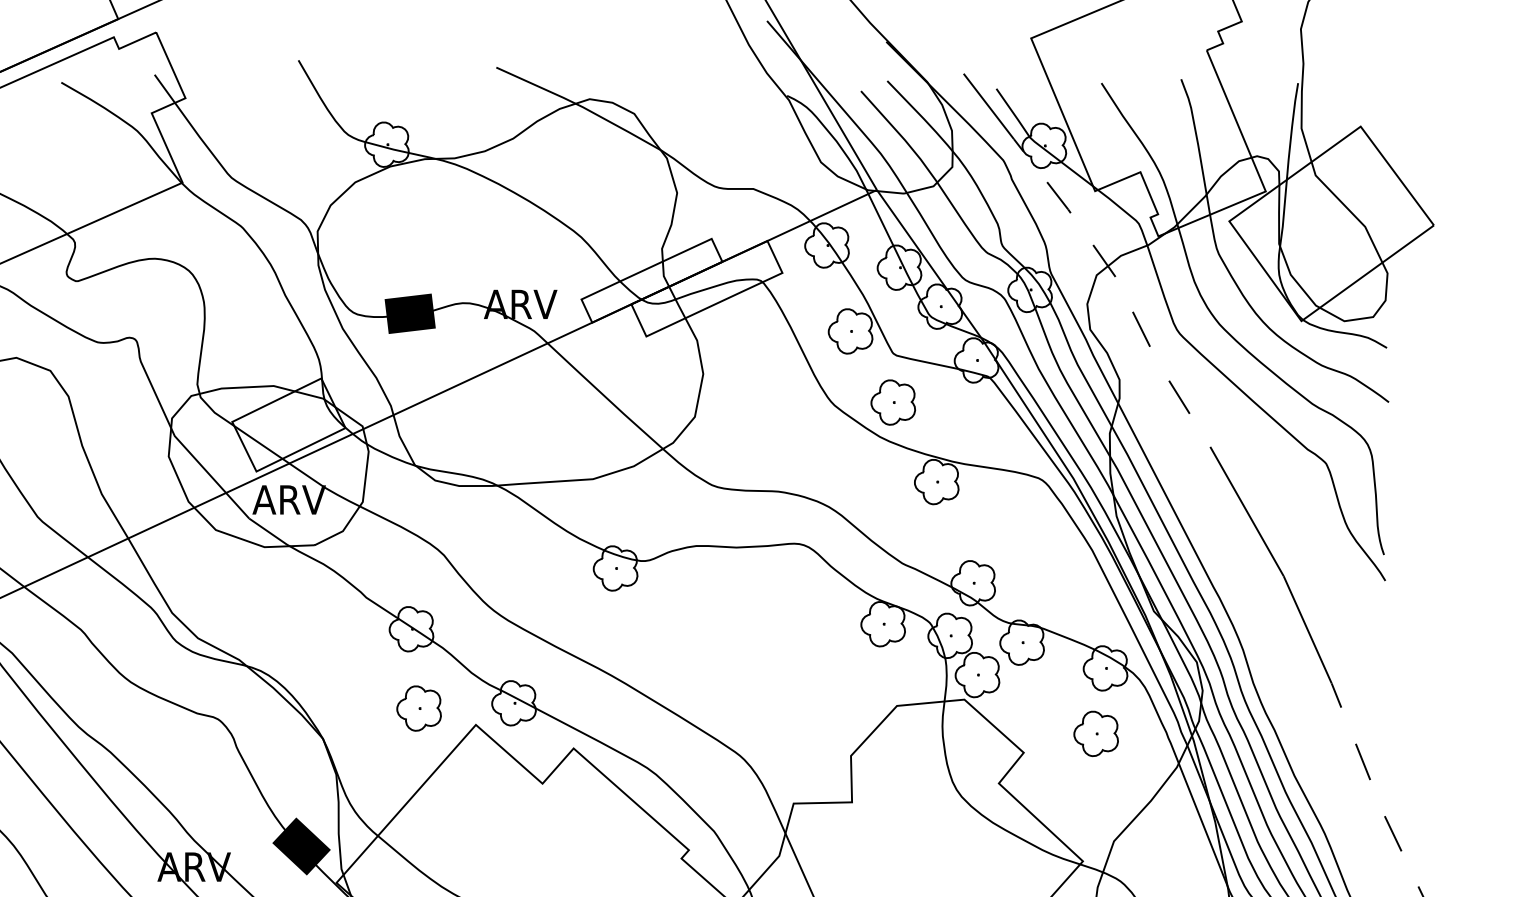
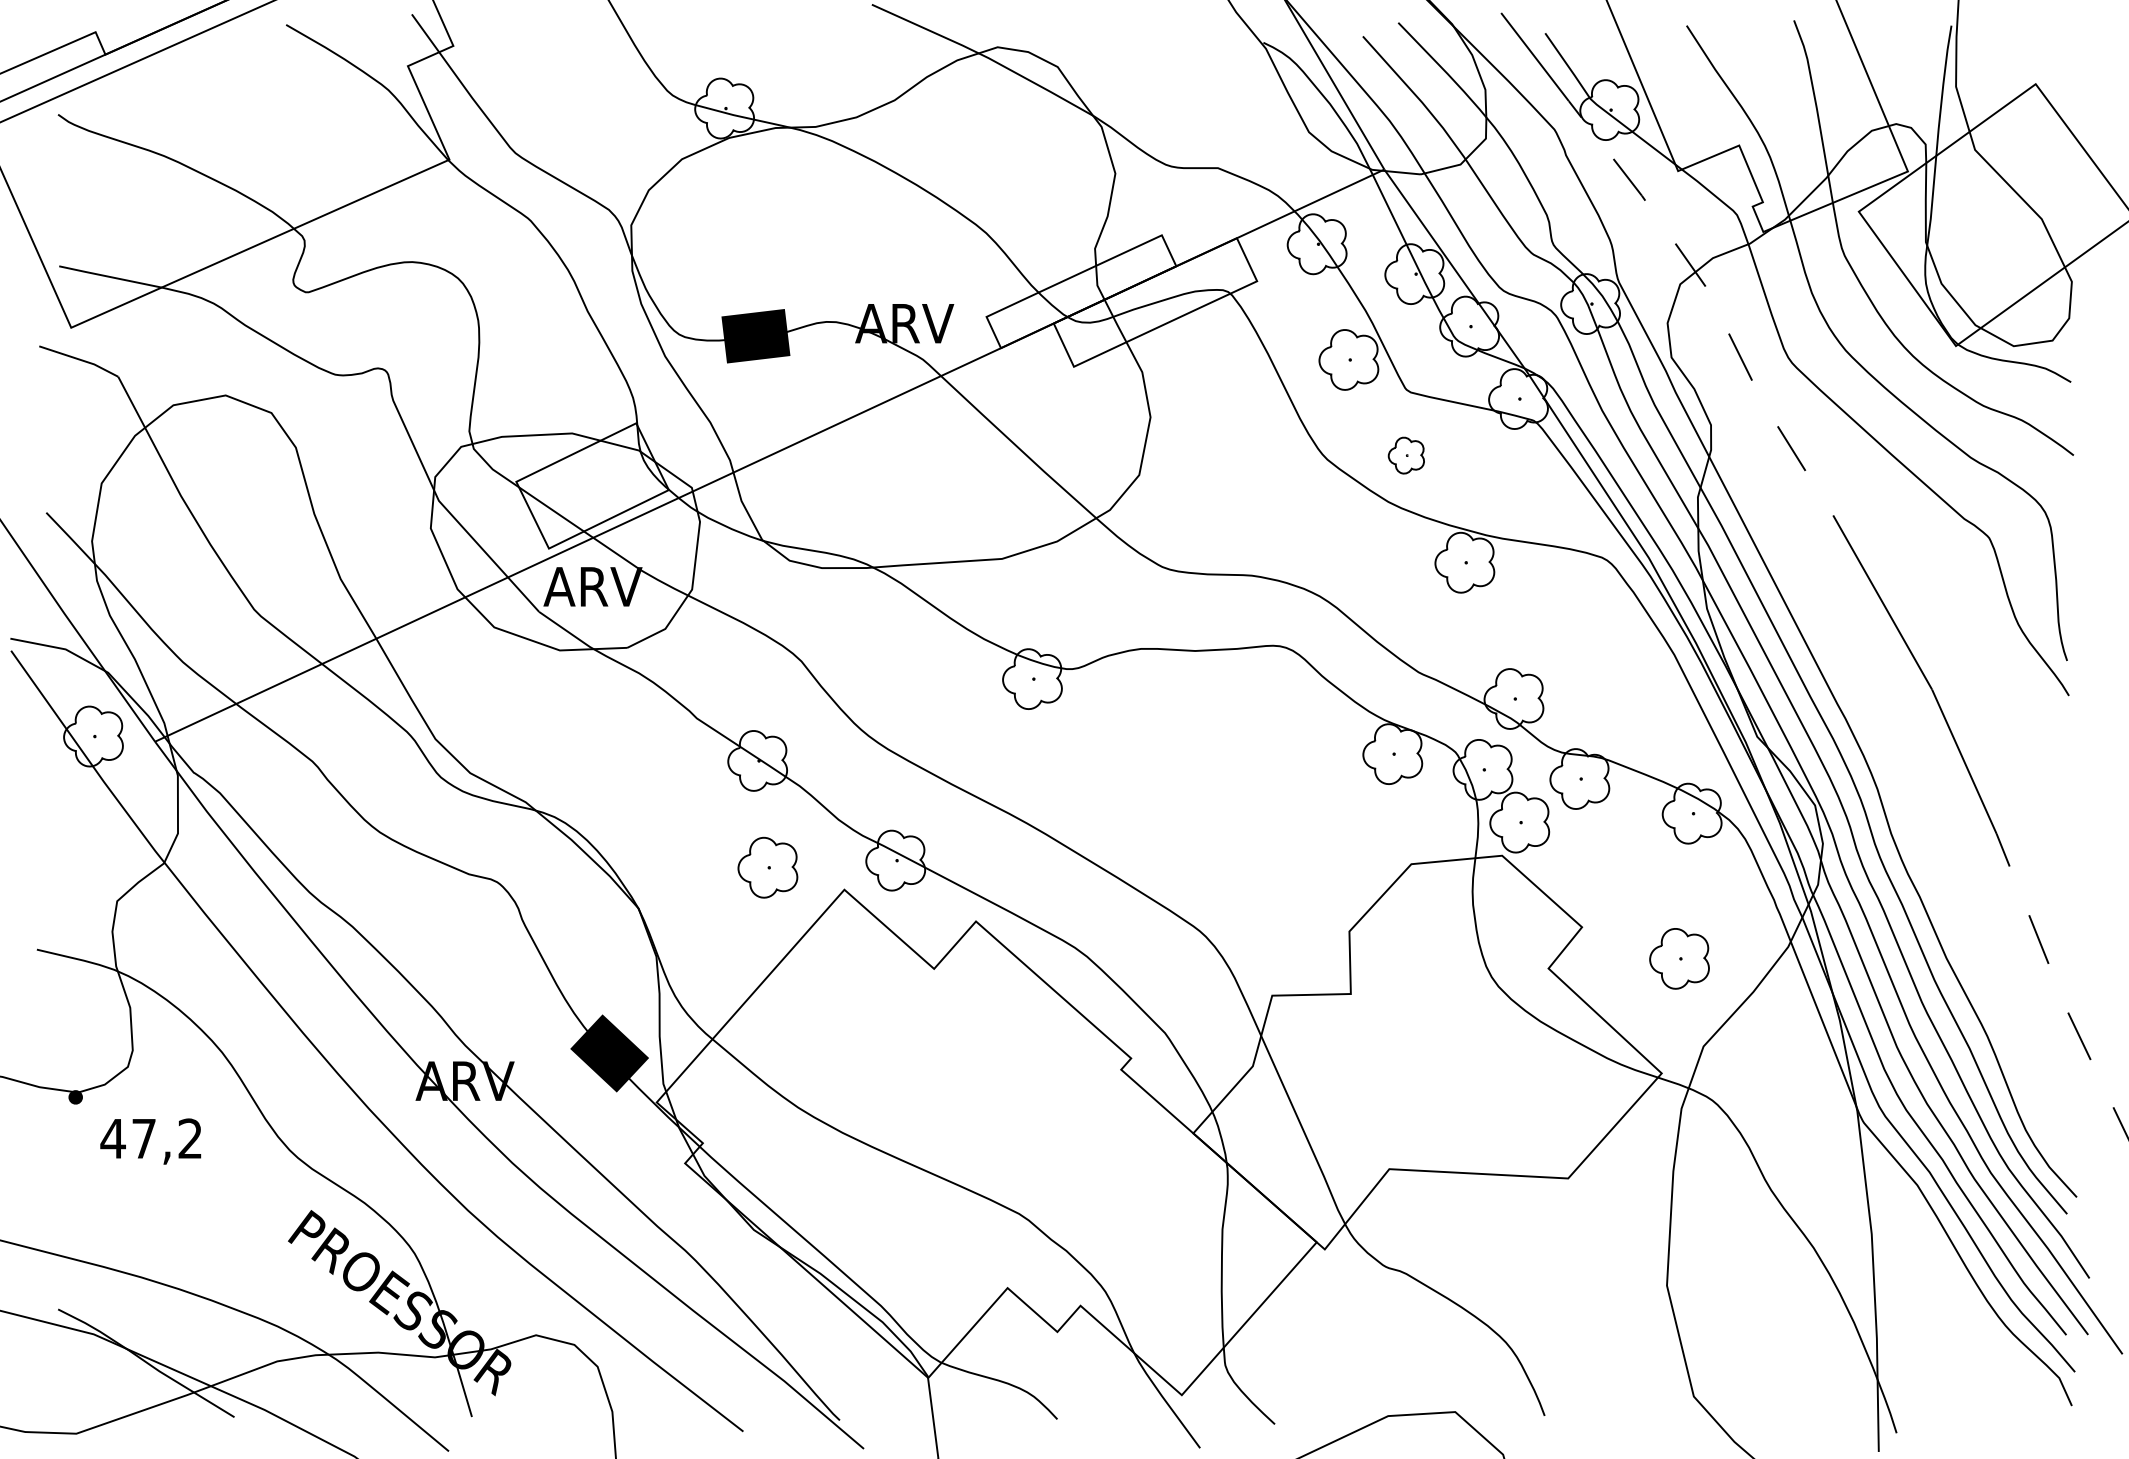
part: (893, 402) -> (1406, 455), size x0.6
part: (1096, 733) -> (1679, 958), moved

